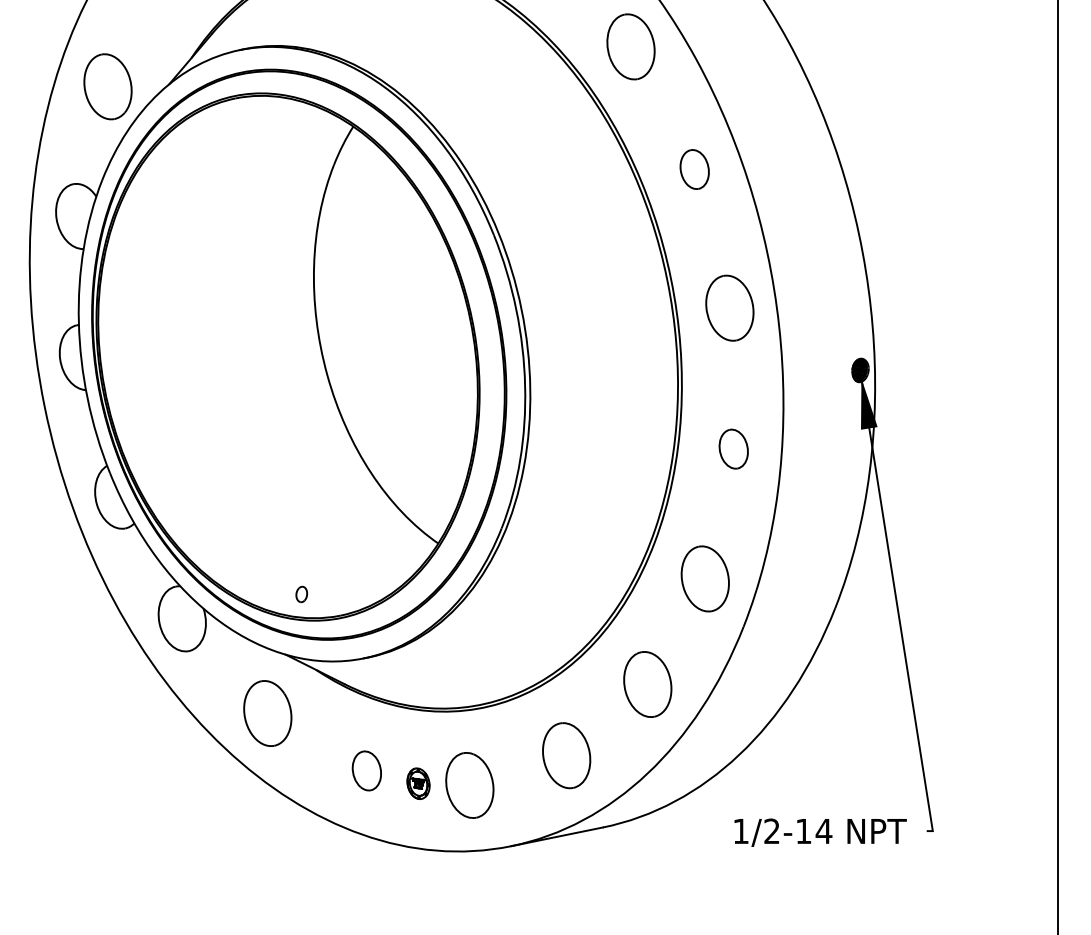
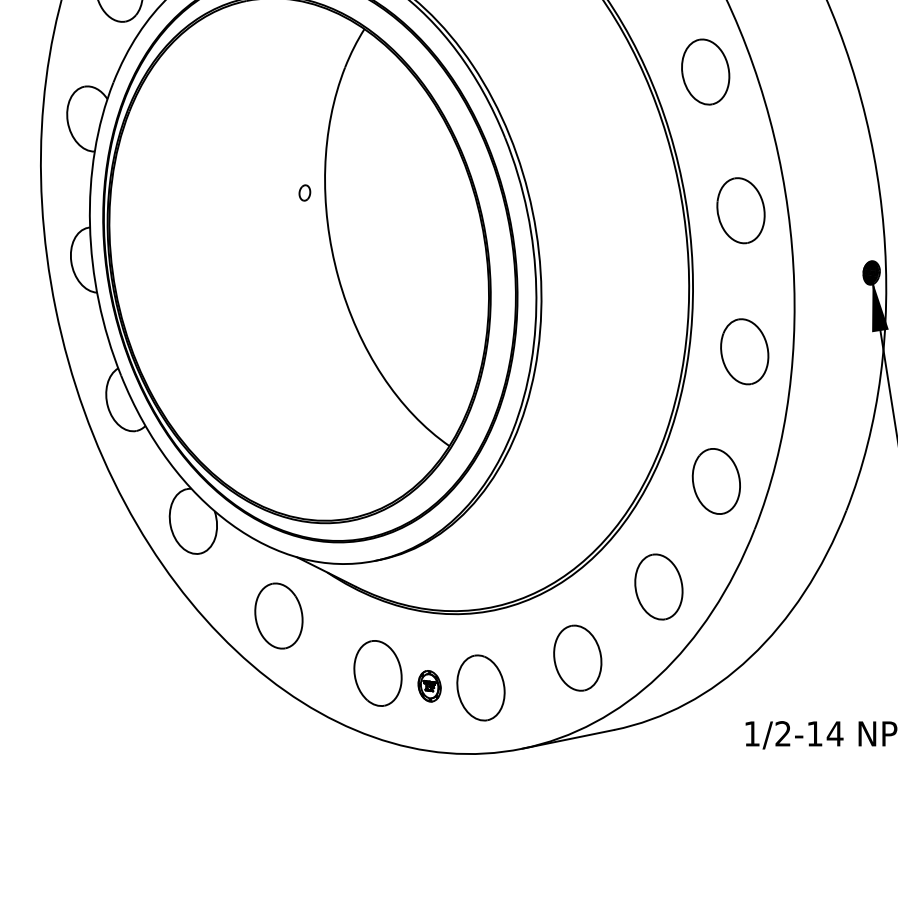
part: (694, 169) -> (705, 72), size x1.67
part: (733, 448) -> (744, 351), size x1.67
part: (301, 594) -> (304, 193), moved
part: (366, 770) -> (377, 673), size x1.67

